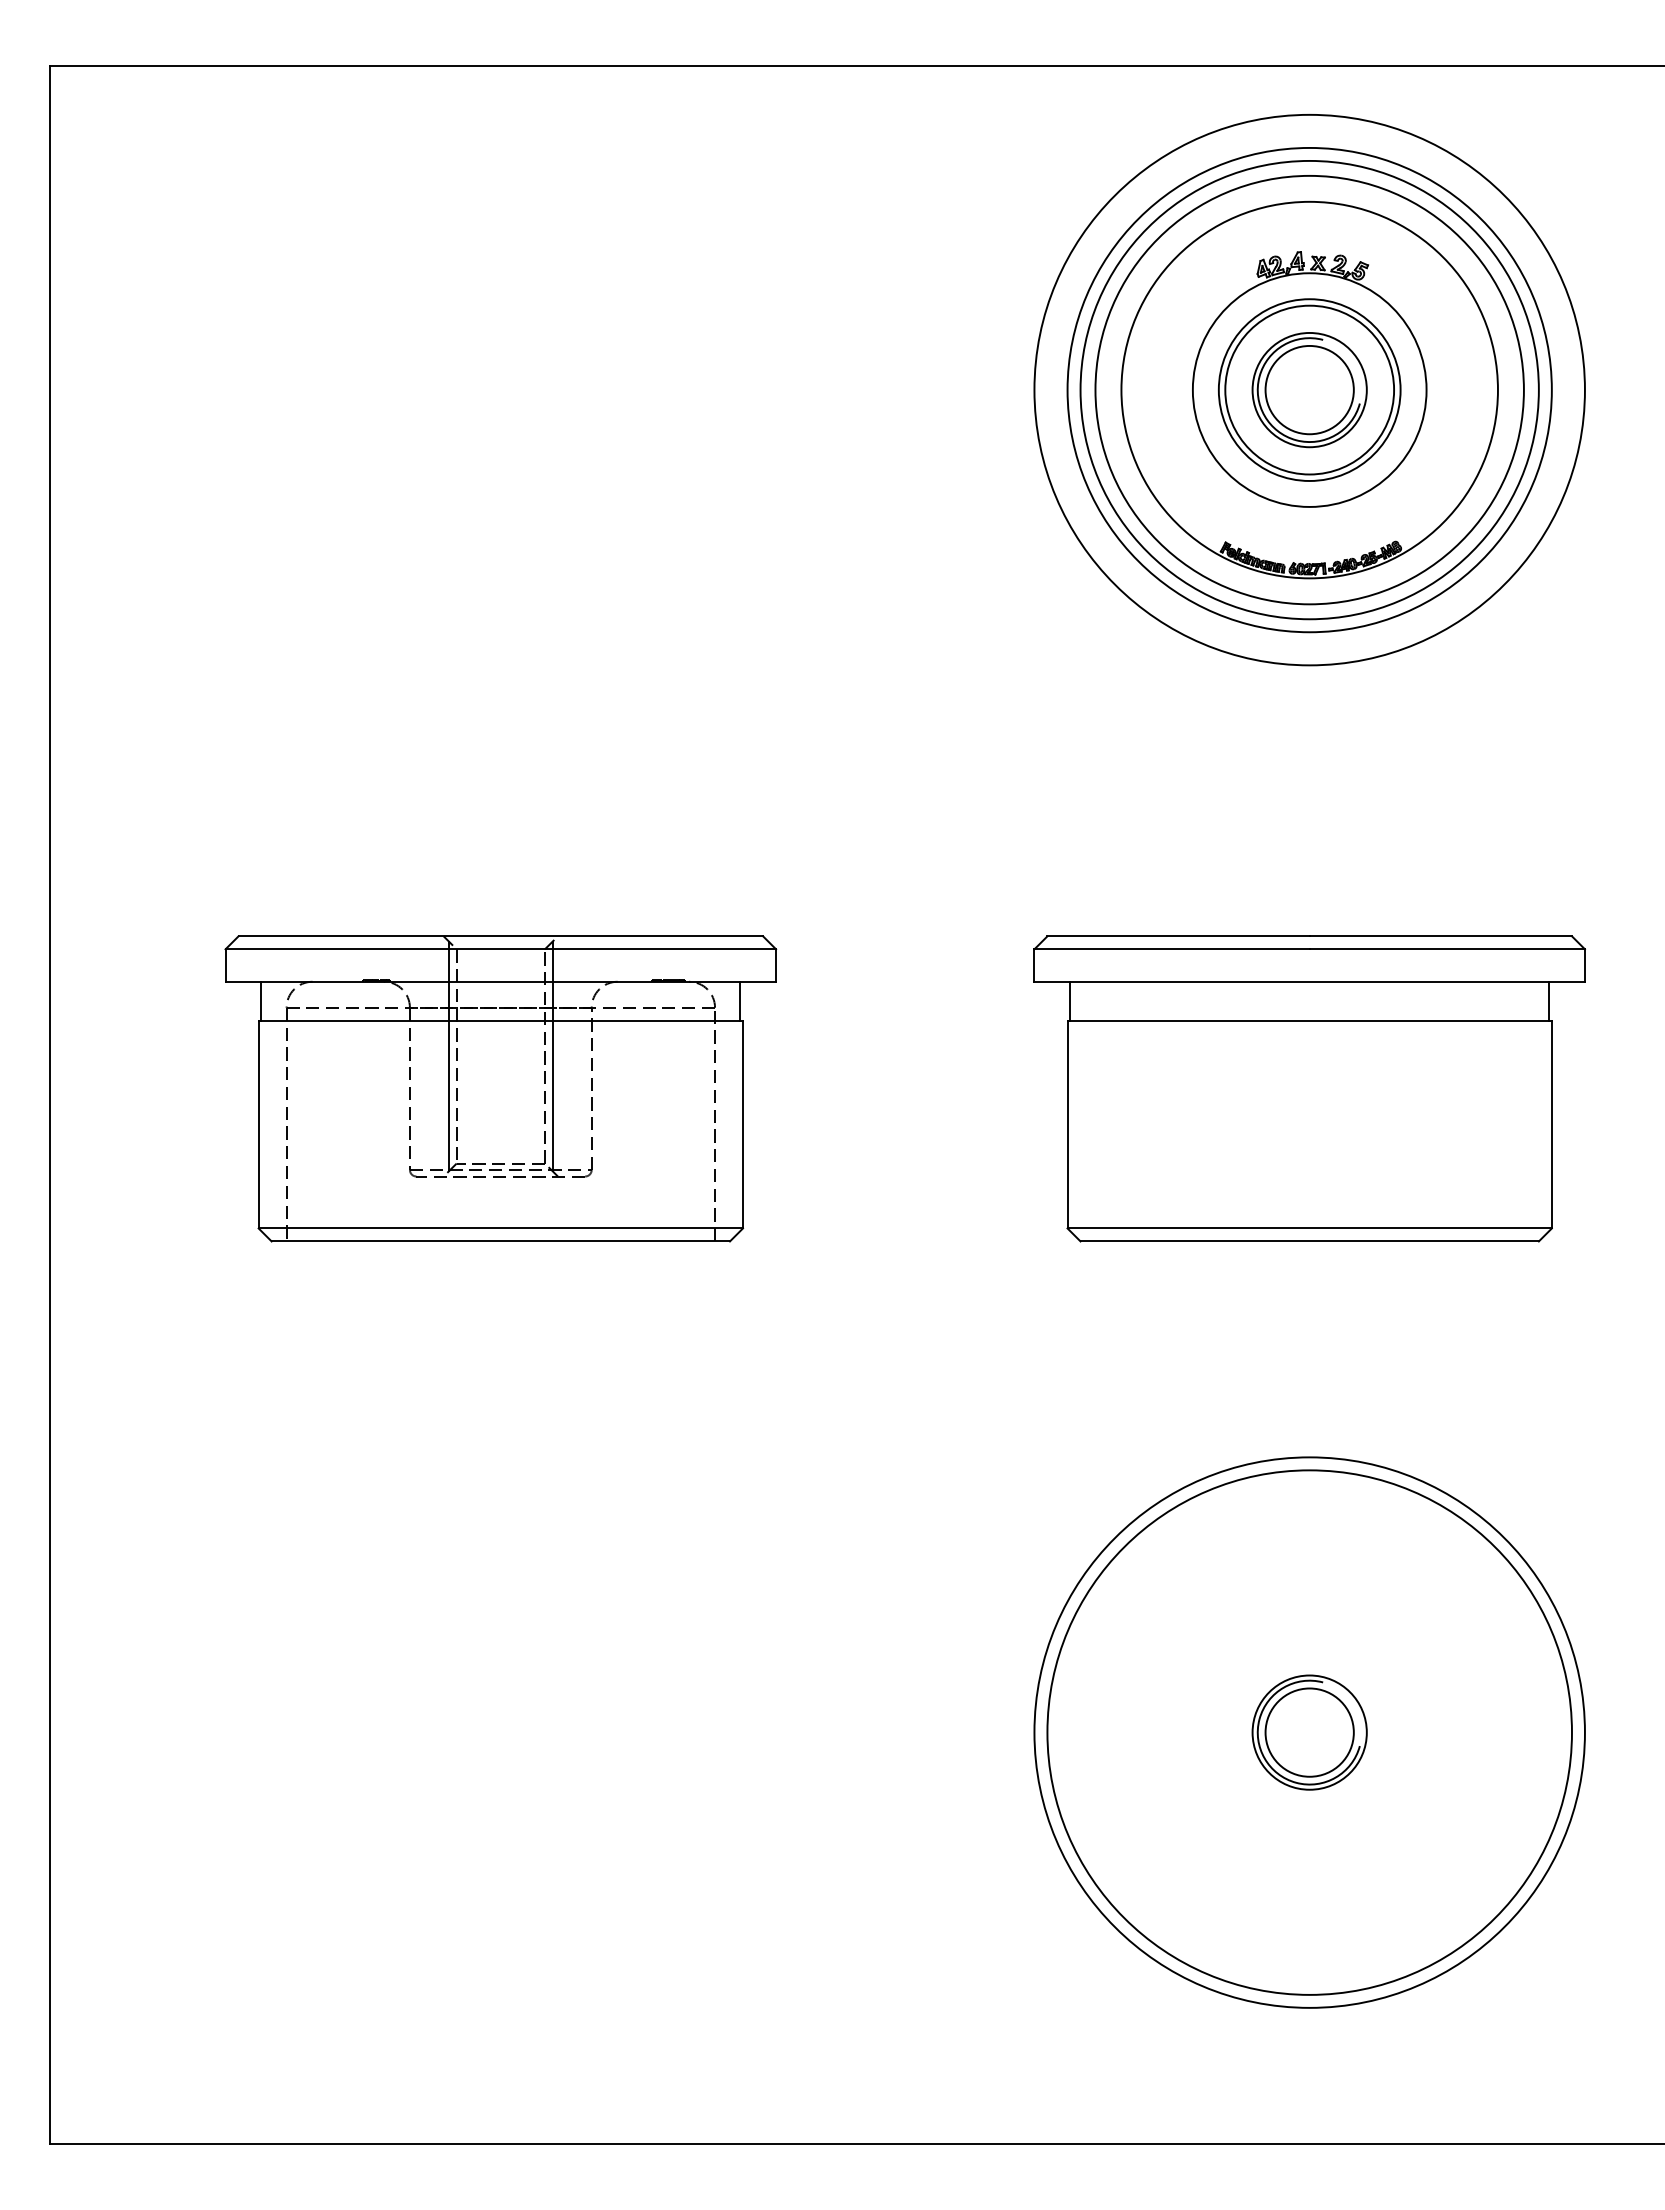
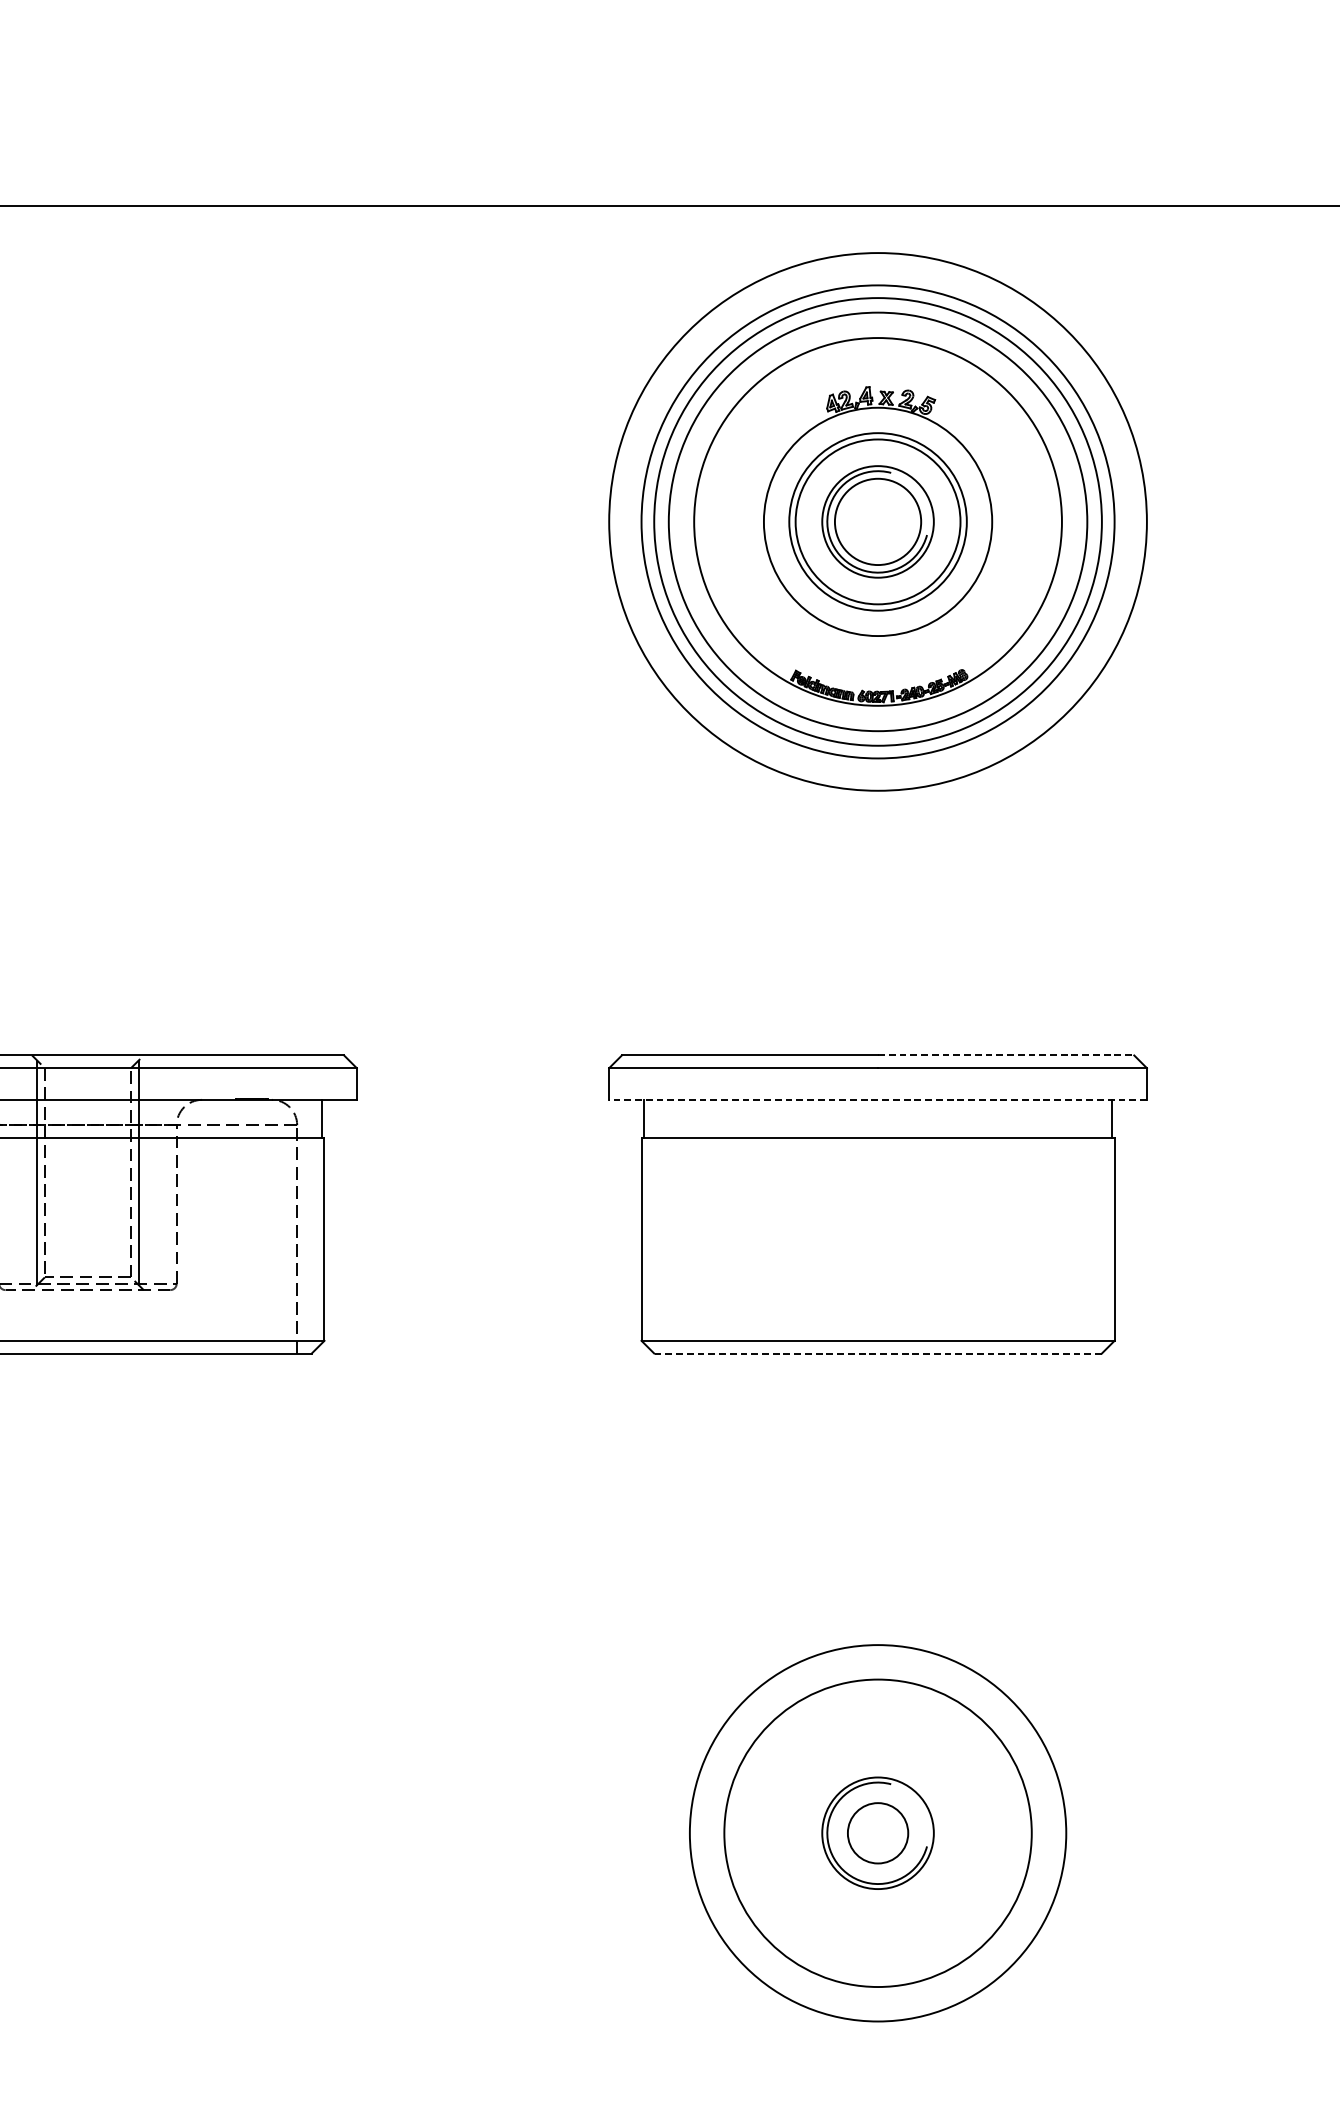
line: (1441, 936) -> (1006, 1055), solid -> dashed
line: (1309, 981) -> (877, 1099), solid -> dashed
line: (1309, 1241) -> (877, 1353), solid -> dashed
circle: (1309, 1732) -> (877, 1833), size x0.6
circle: (1309, 1732) -> (877, 1833), size x0.7
circle: (1309, 1732) -> (877, 1833), size x0.7

